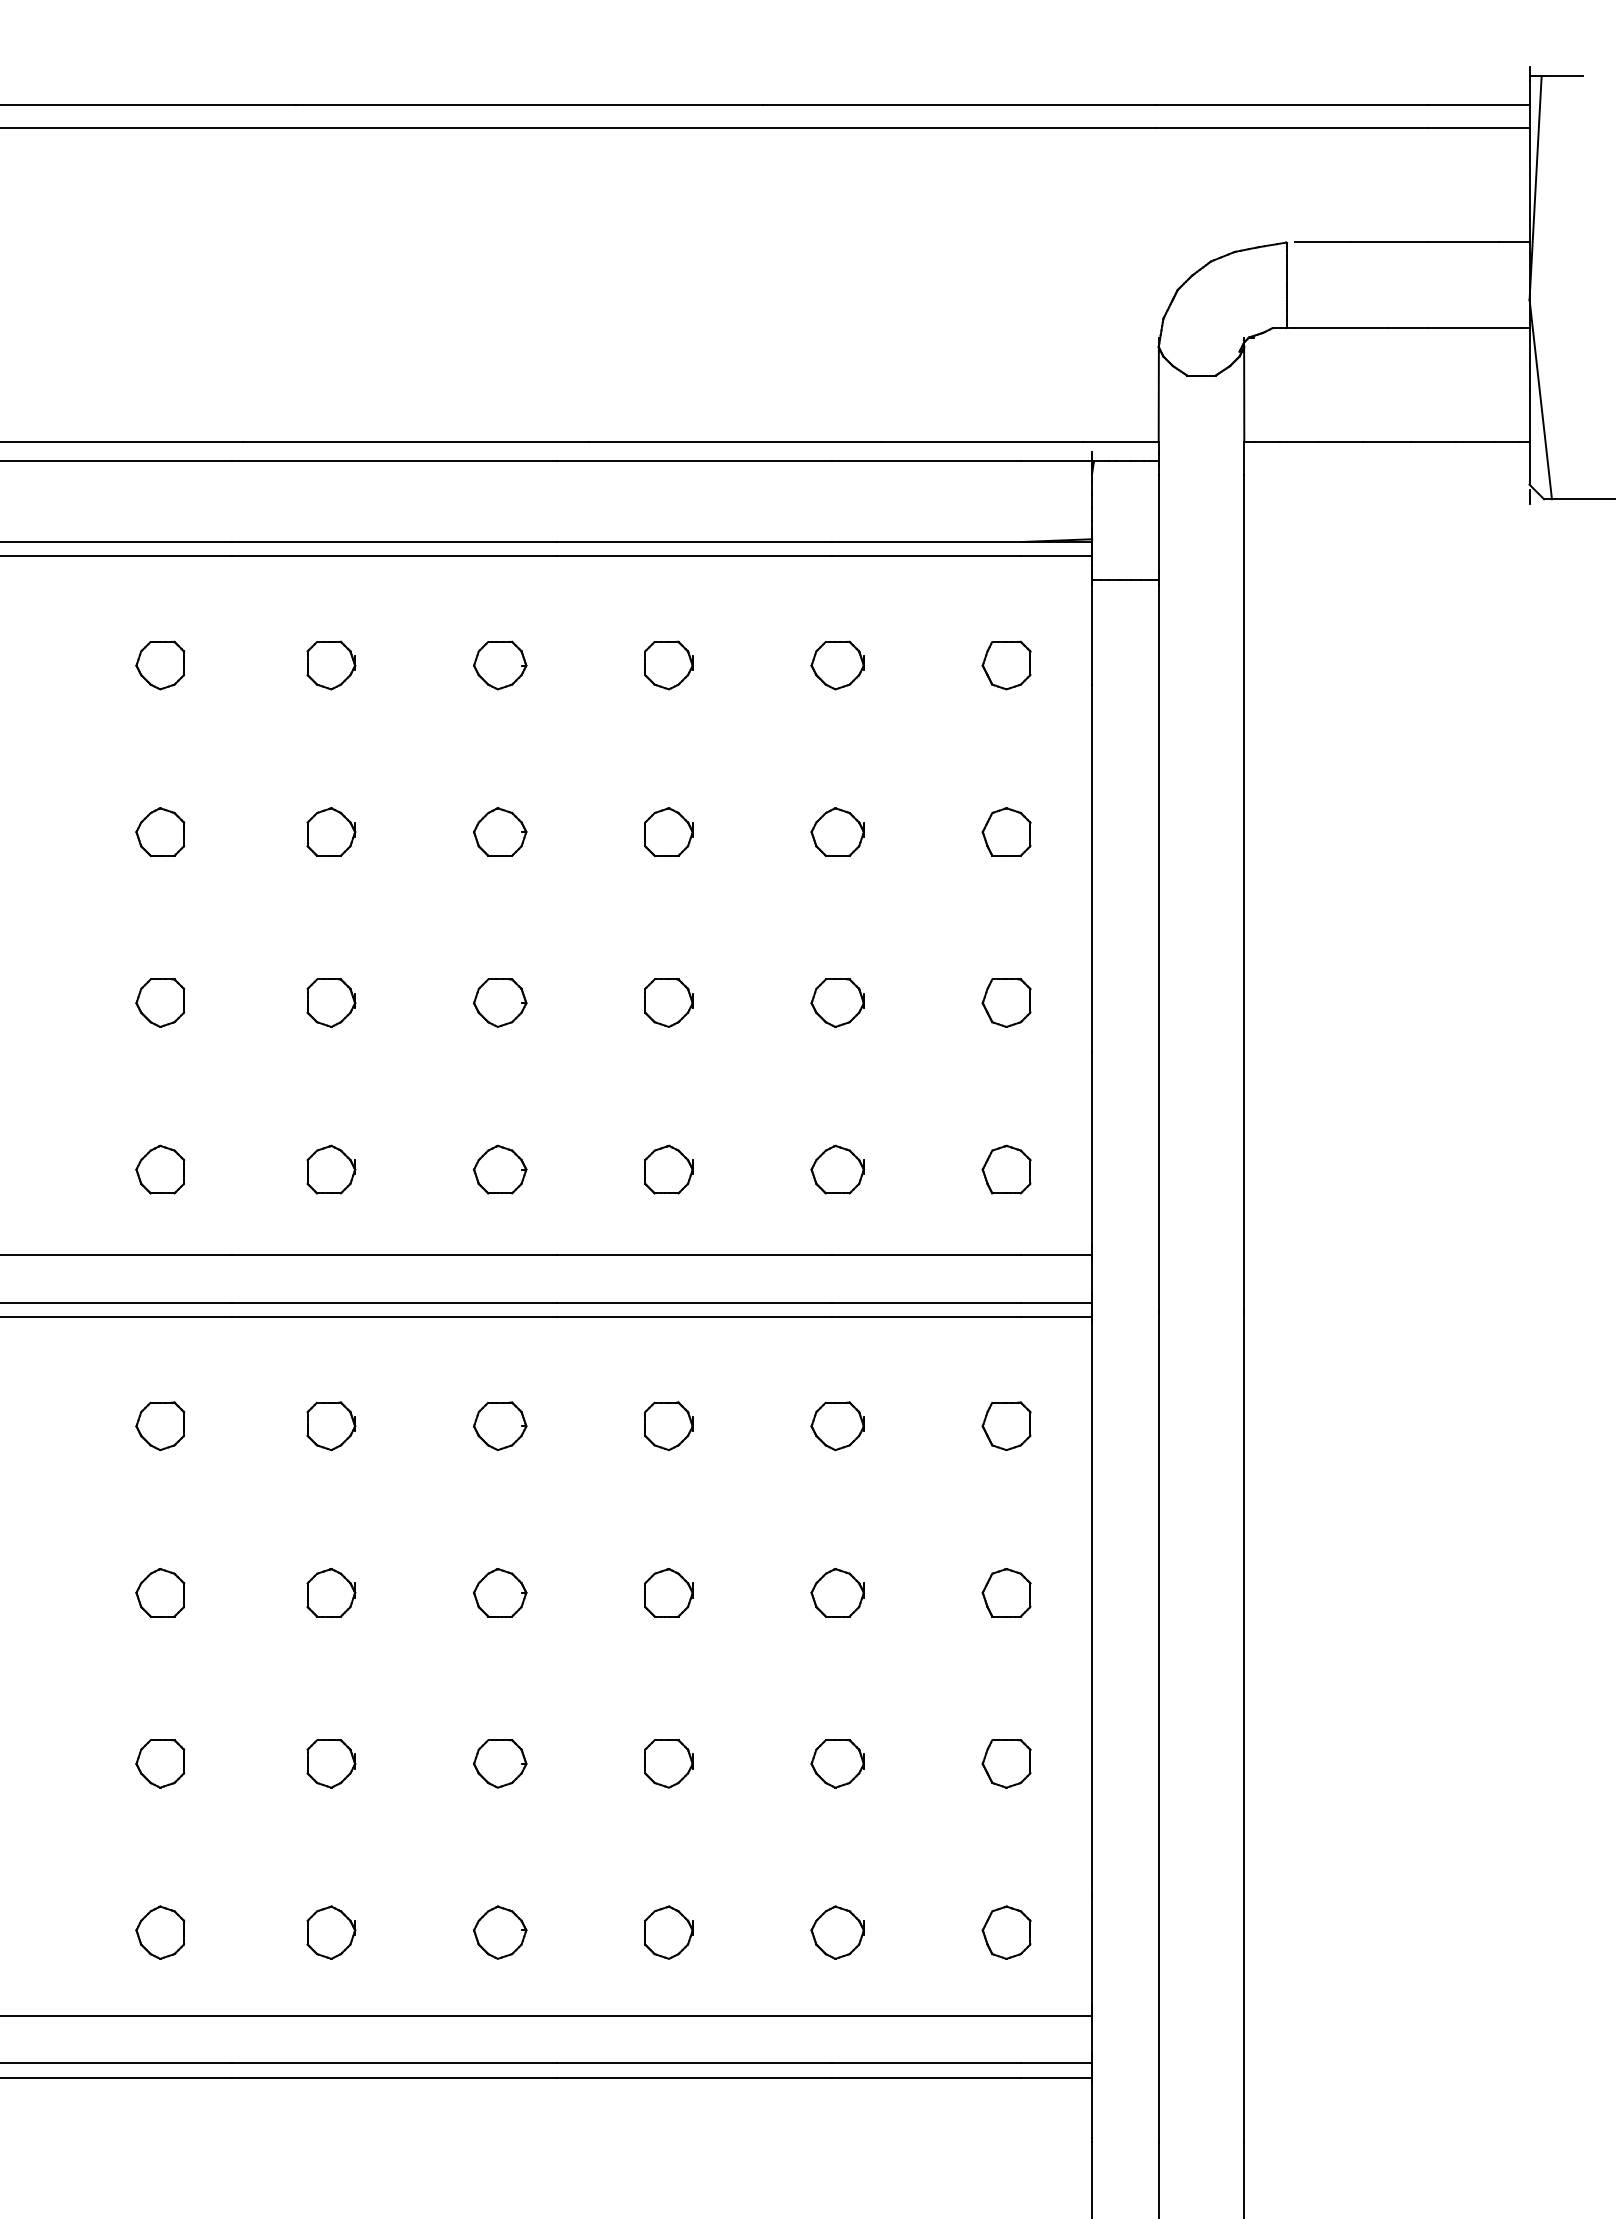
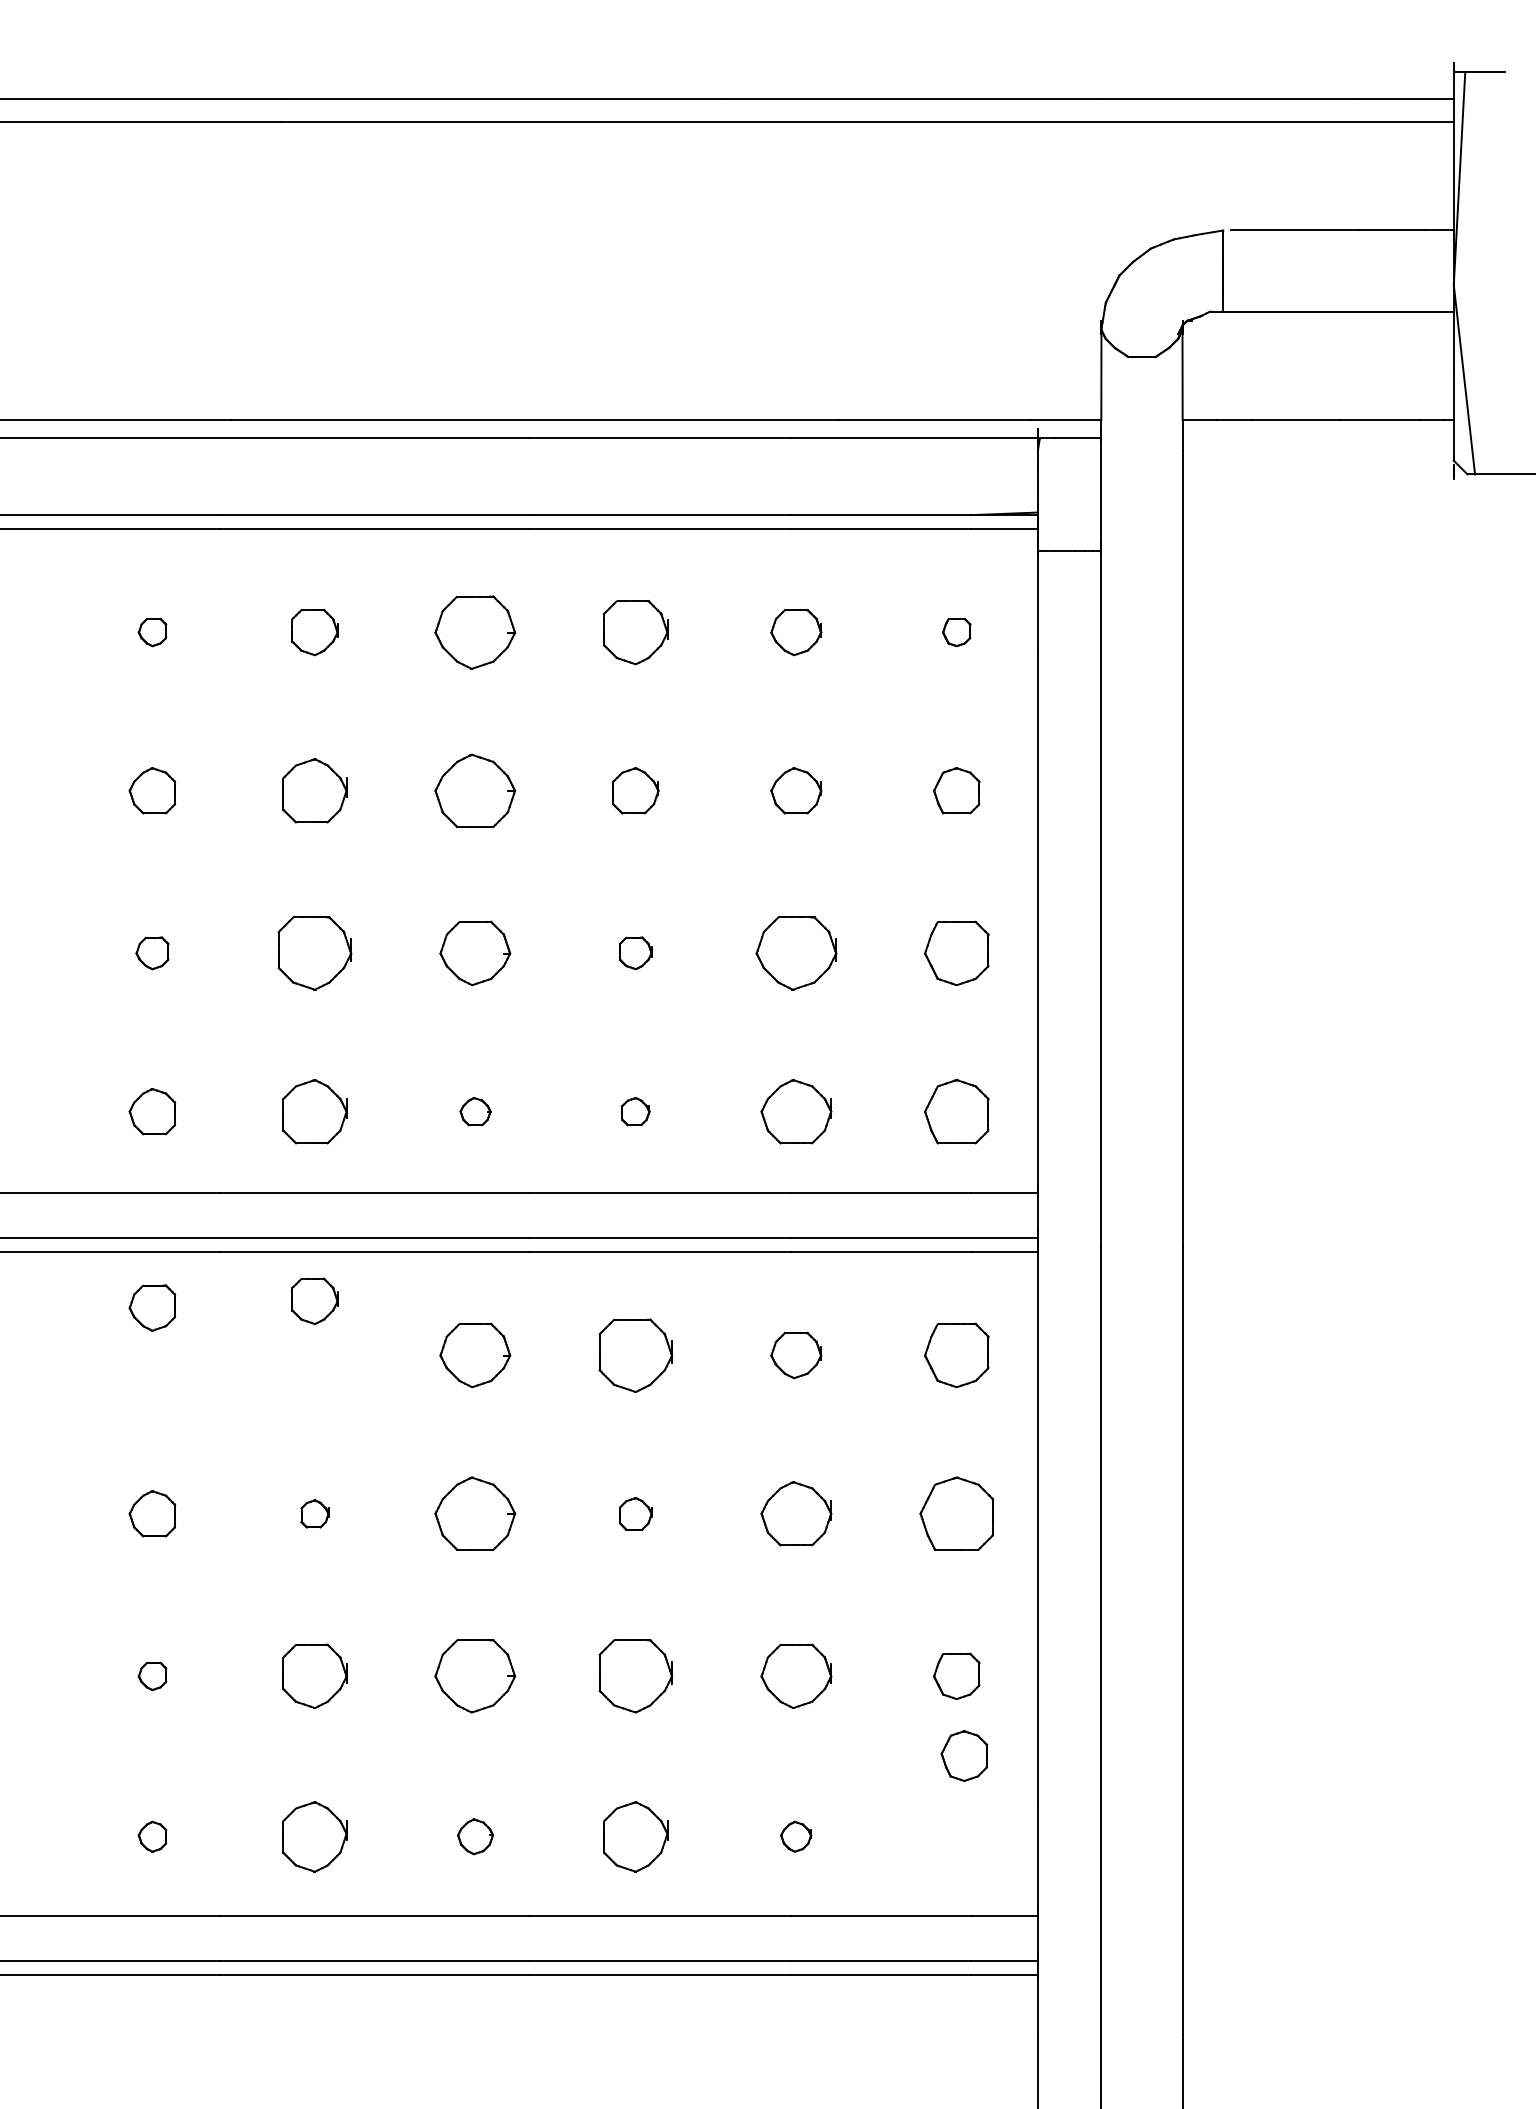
part: (160, 665) -> (152, 632), size x0.6
part: (500, 665) -> (475, 632), size x1.6
part: (668, 665) -> (635, 632), size x1.4
part: (1006, 665) -> (956, 632), size x0.6
part: (331, 831) -> (315, 790), size x1.4
part: (500, 831) -> (475, 790), size x1.6
part: (160, 1002) -> (152, 952), size x0.7
part: (331, 1002) -> (315, 952), size x1.6
part: (500, 1002) -> (475, 952), size x1.4
part: (668, 1002) -> (635, 952), size x0.7
part: (837, 1002) -> (796, 952), size x1.6
part: (1006, 1002) -> (956, 952), size x1.4
part: (331, 1169) -> (315, 1111), size x1.4
part: (500, 1169) -> (475, 1111), size x0.6
part: (668, 1169) -> (635, 1111), size x0.6
part: (837, 1169) -> (796, 1111), size x1.4
part: (1006, 1169) -> (956, 1111), size x1.4
part: (668, 1425) -> (635, 1354), size x1.6
part: (160, 1426) -> (152, 1308), moved
part: (331, 1426) -> (315, 1301), moved
part: (500, 1426) -> (475, 1355), size x1.4
part: (1006, 1426) -> (956, 1355), size x1.4
part: (331, 1592) -> (315, 1513), size x0.6
part: (500, 1592) -> (475, 1513), size x1.6
part: (668, 1592) -> (635, 1513), size x0.7
part: (837, 1592) -> (796, 1513), size x1.4
part: (1006, 1592) -> (956, 1513), size x1.6
part: (160, 1763) -> (152, 1676), size x0.6
part: (331, 1763) -> (315, 1676), size x1.4
part: (500, 1763) -> (475, 1676), size x1.6
part: (668, 1763) -> (635, 1676), size x1.6
part: (837, 1763) -> (796, 1676), size x1.4
part: (160, 1932) -> (152, 1836), size x0.6
part: (331, 1932) -> (315, 1836), size x1.4
part: (500, 1932) -> (475, 1836), size x0.7
part: (668, 1932) -> (635, 1836), size x1.4
part: (837, 1932) -> (796, 1836), size x0.6
part: (1006, 1932) -> (964, 1755), moved

